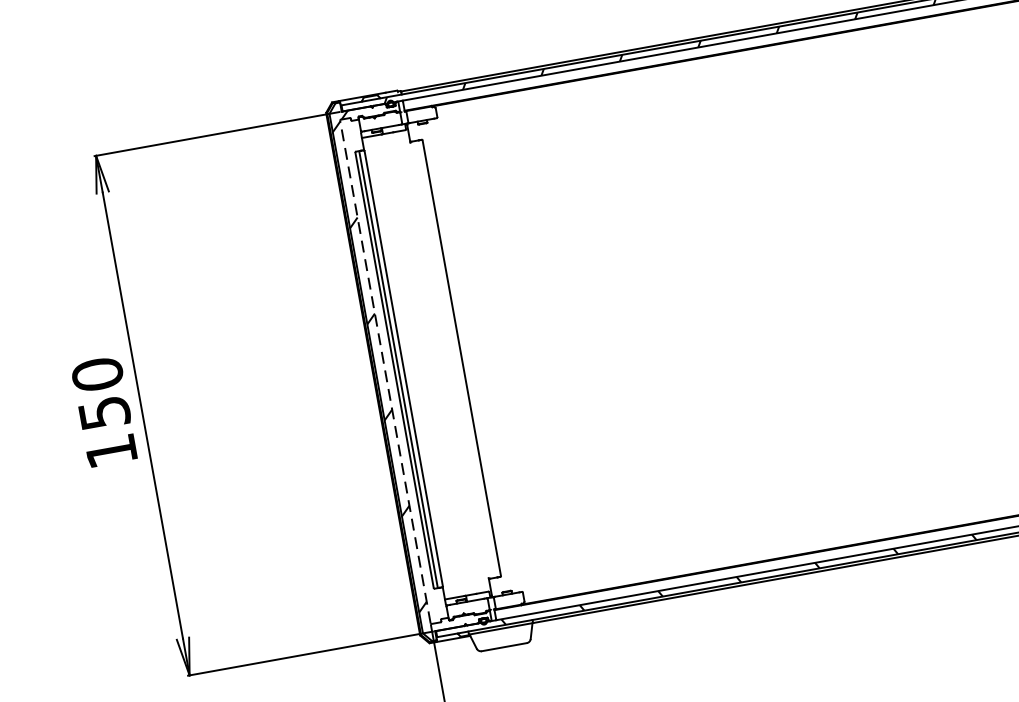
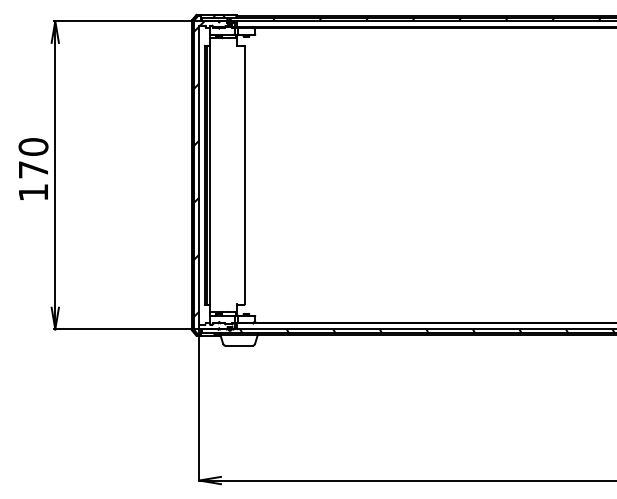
line: (385, 370) -> (199, 174), dashed -> solid
text: (104, 412) -> (33, 169), 150 -> 170

